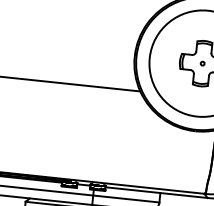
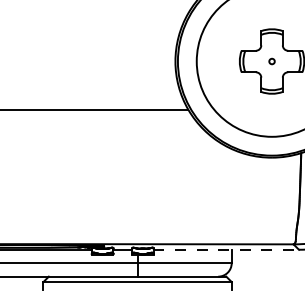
line: (156, 192) -> (226, 249), solid -> dashed

